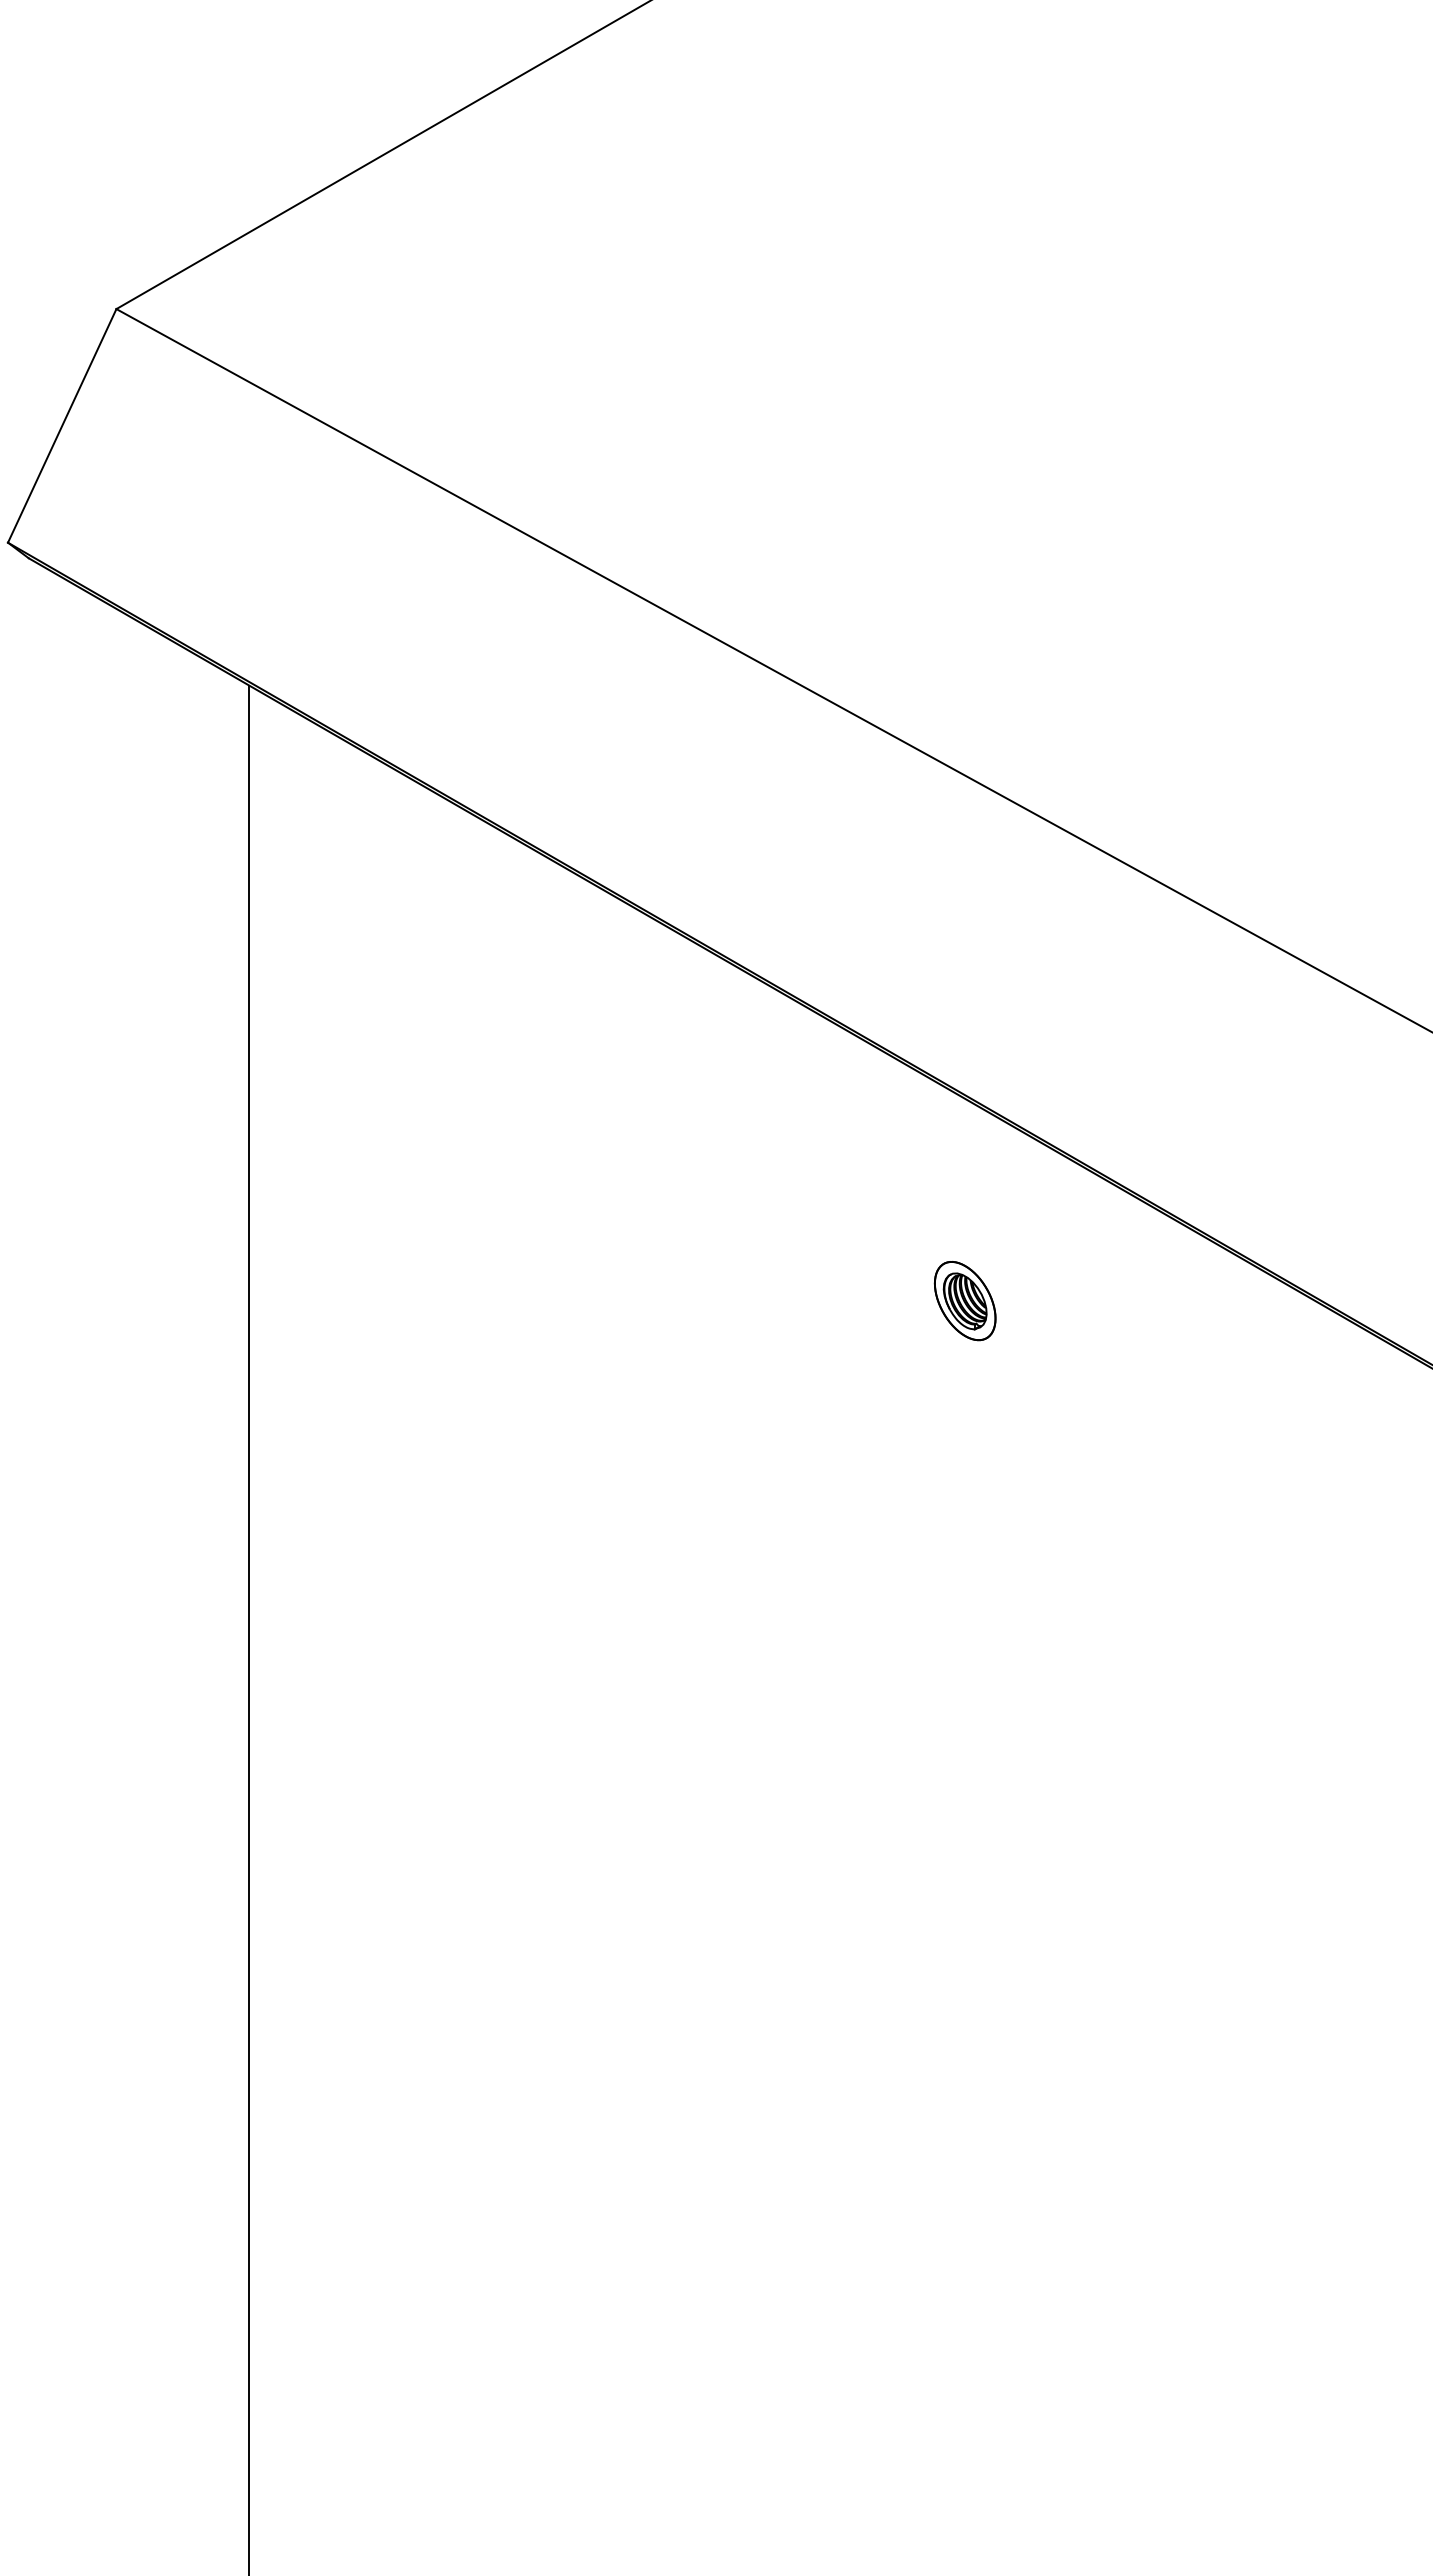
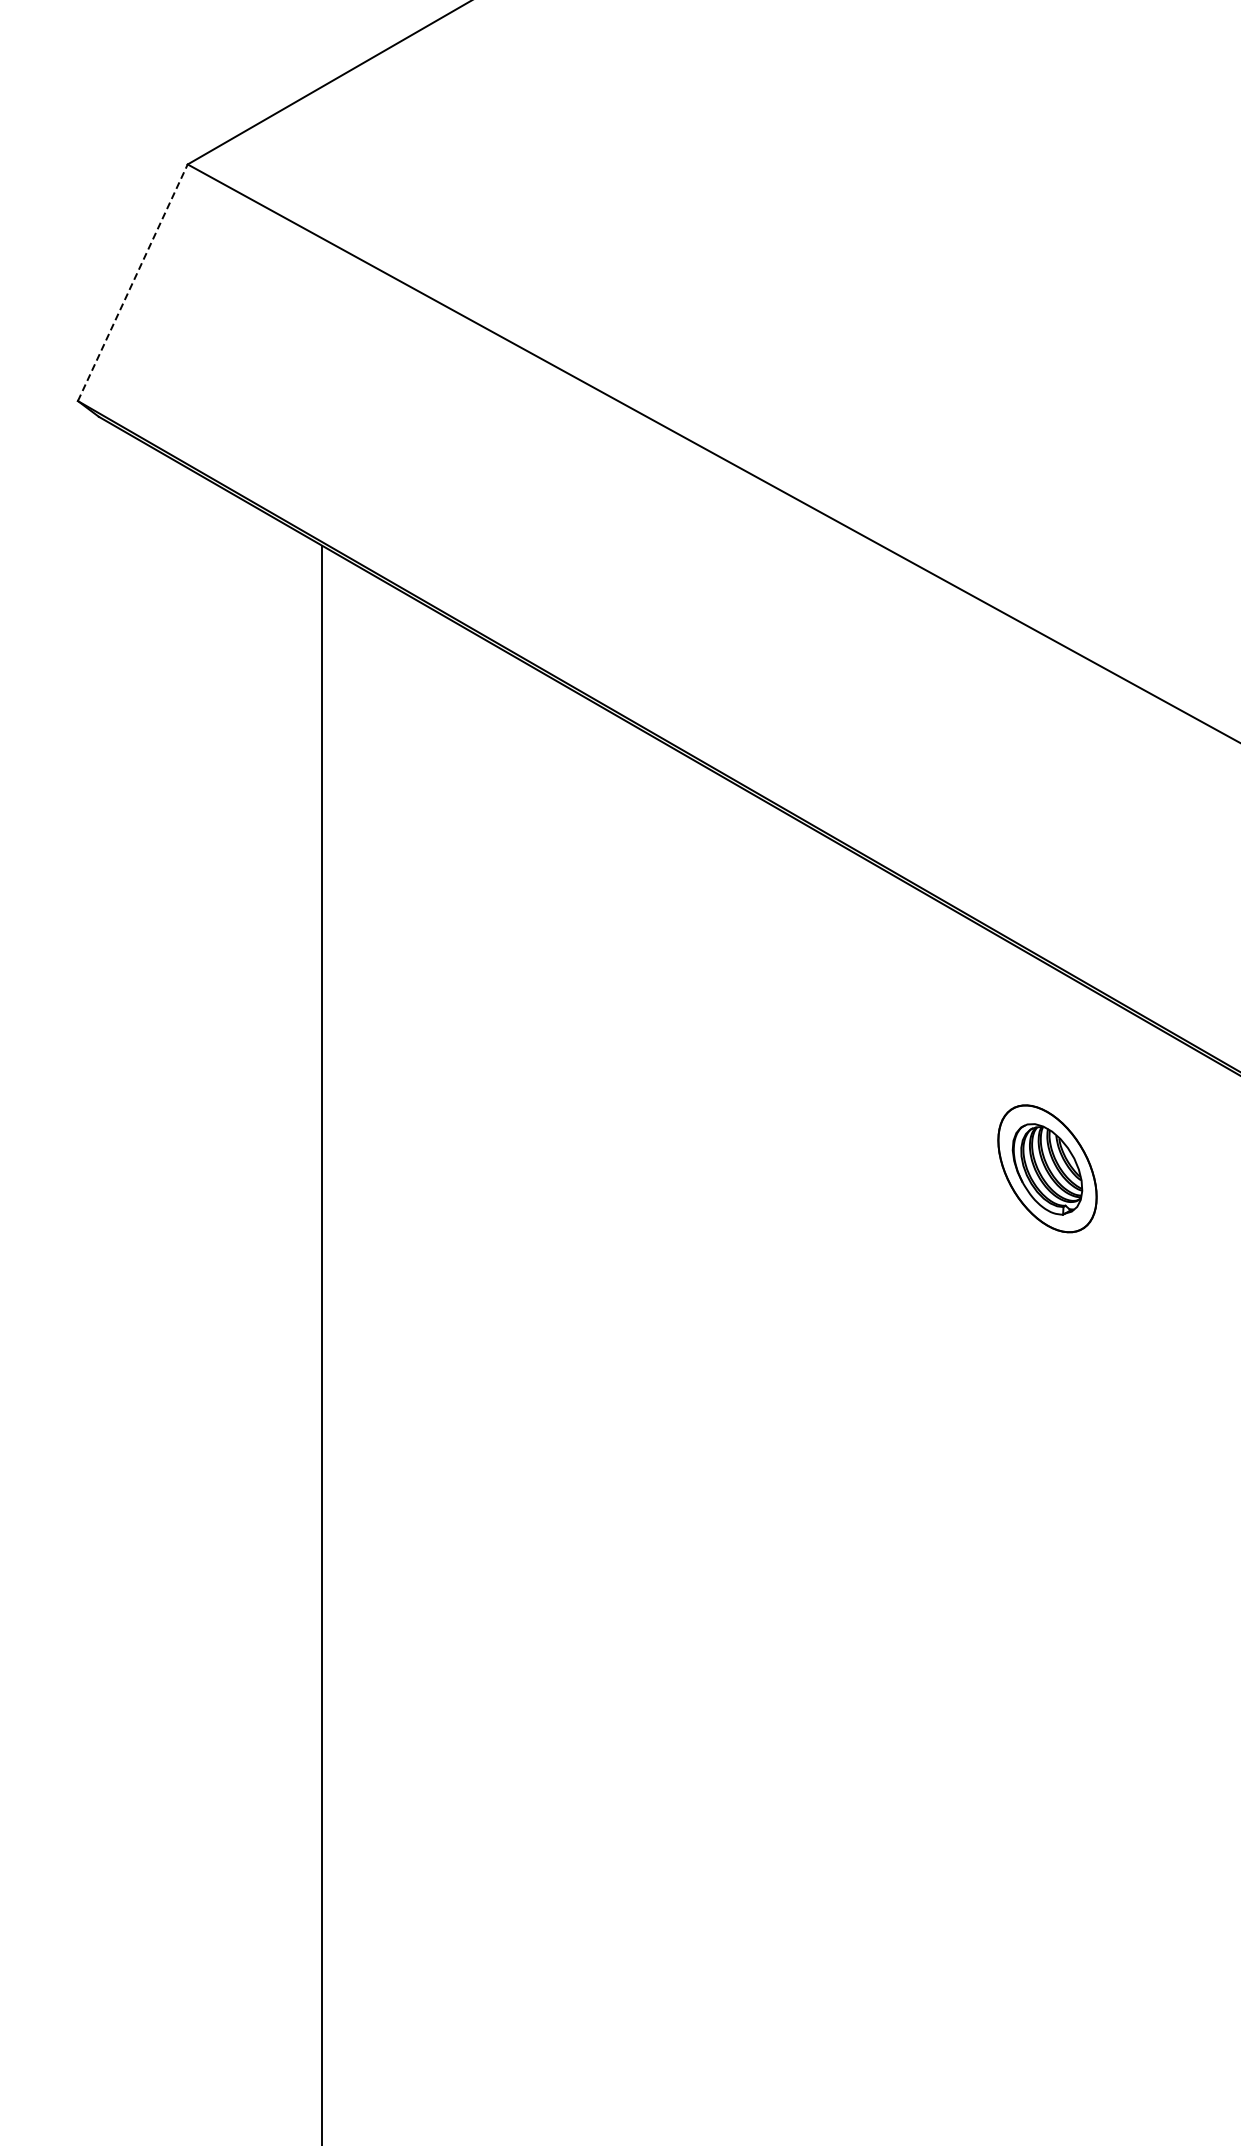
line: (62, 425) -> (133, 282), solid -> dashed
part: (964, 1301) -> (1046, 1169), size x1.6

